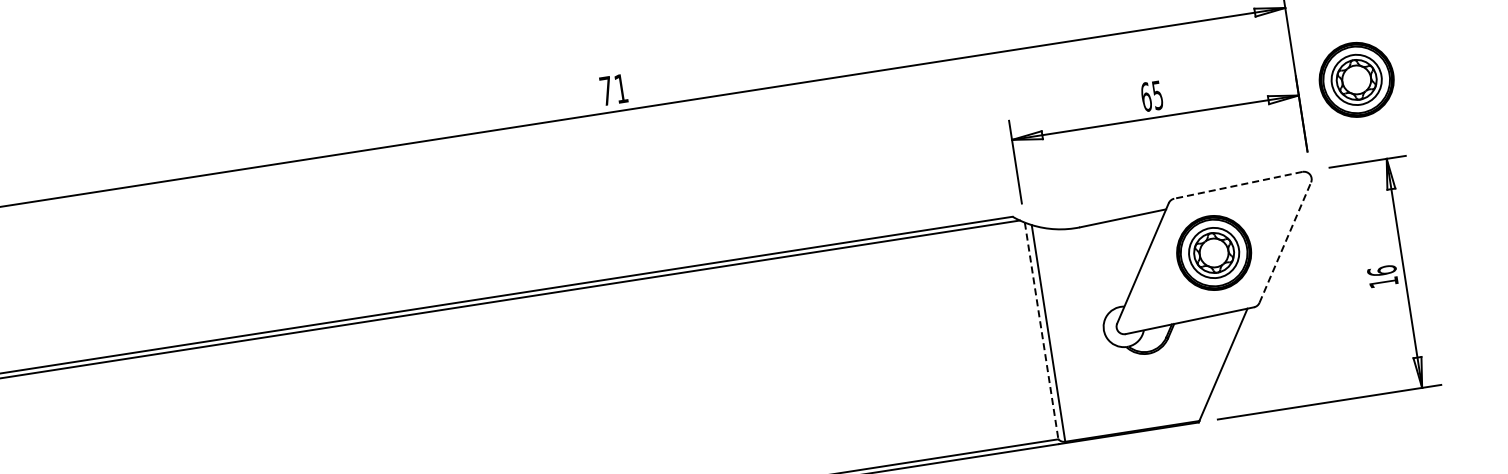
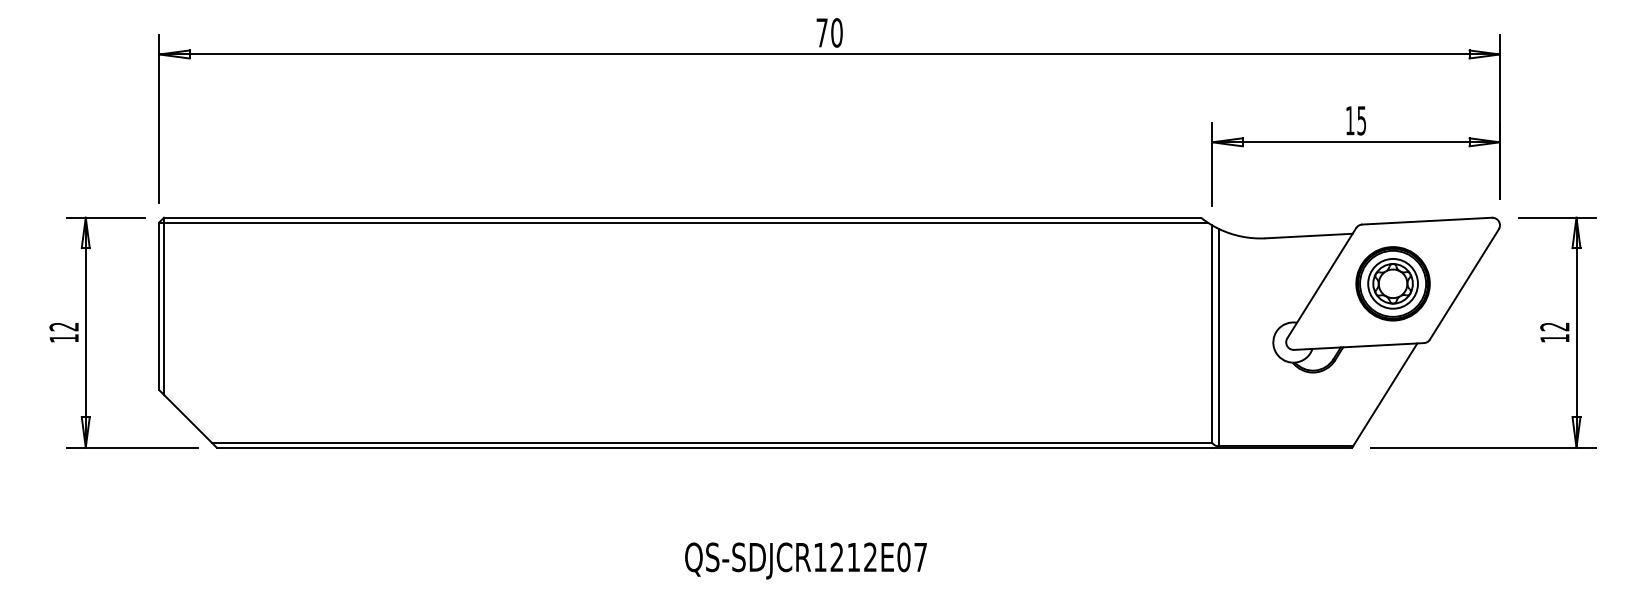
part: (1356, 79) -> (1558, 135), removed
text: (620, 88) -> (836, 32), 71 -> 70
text: (1145, 96) -> (1349, 120), 65 -> 15
line: (1238, 185) -> (1427, 221), dashed -> solid
line: (1285, 242) -> (1464, 284), dashed -> solid
text: (1381, 270) -> (1554, 326), 16 -> 12
line: (1042, 331) -> (1212, 334), dashed -> solid

